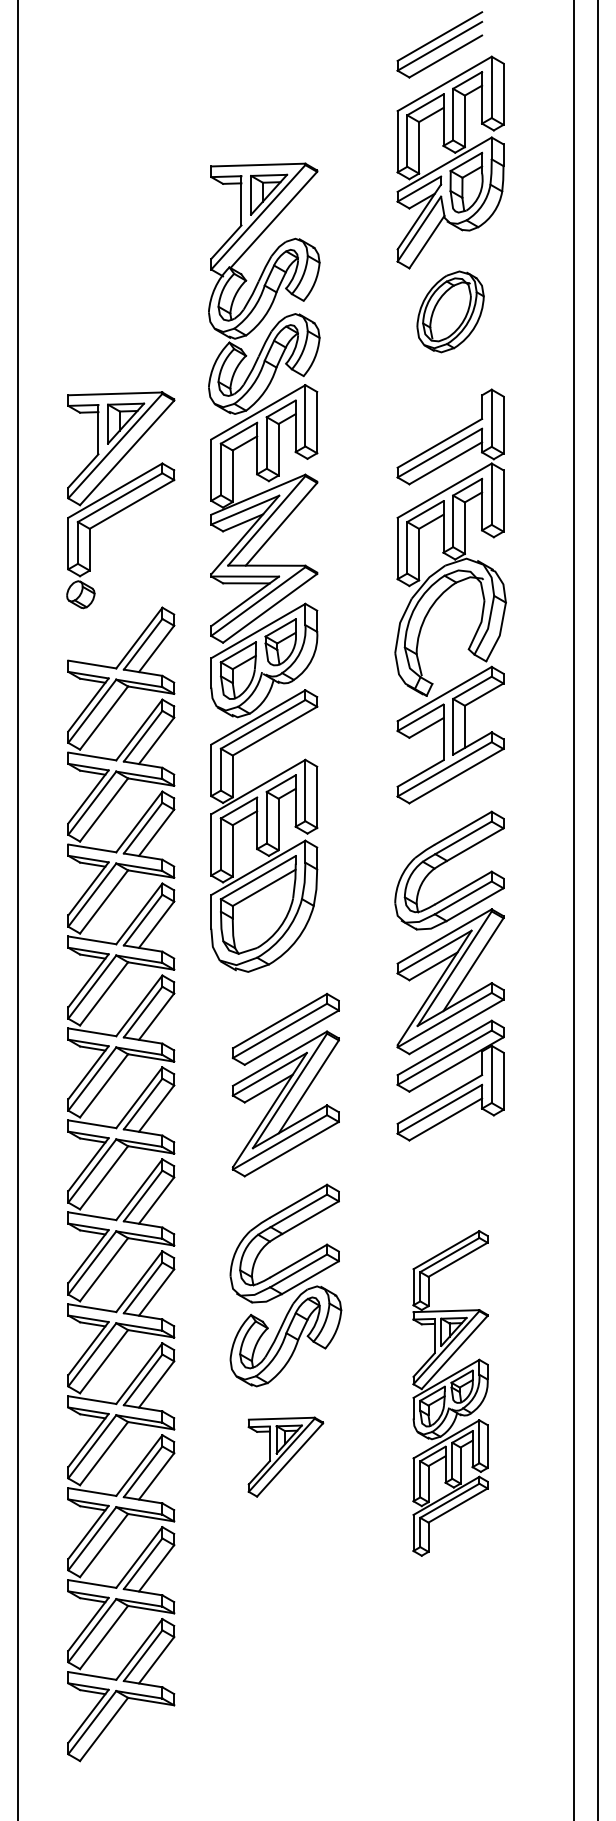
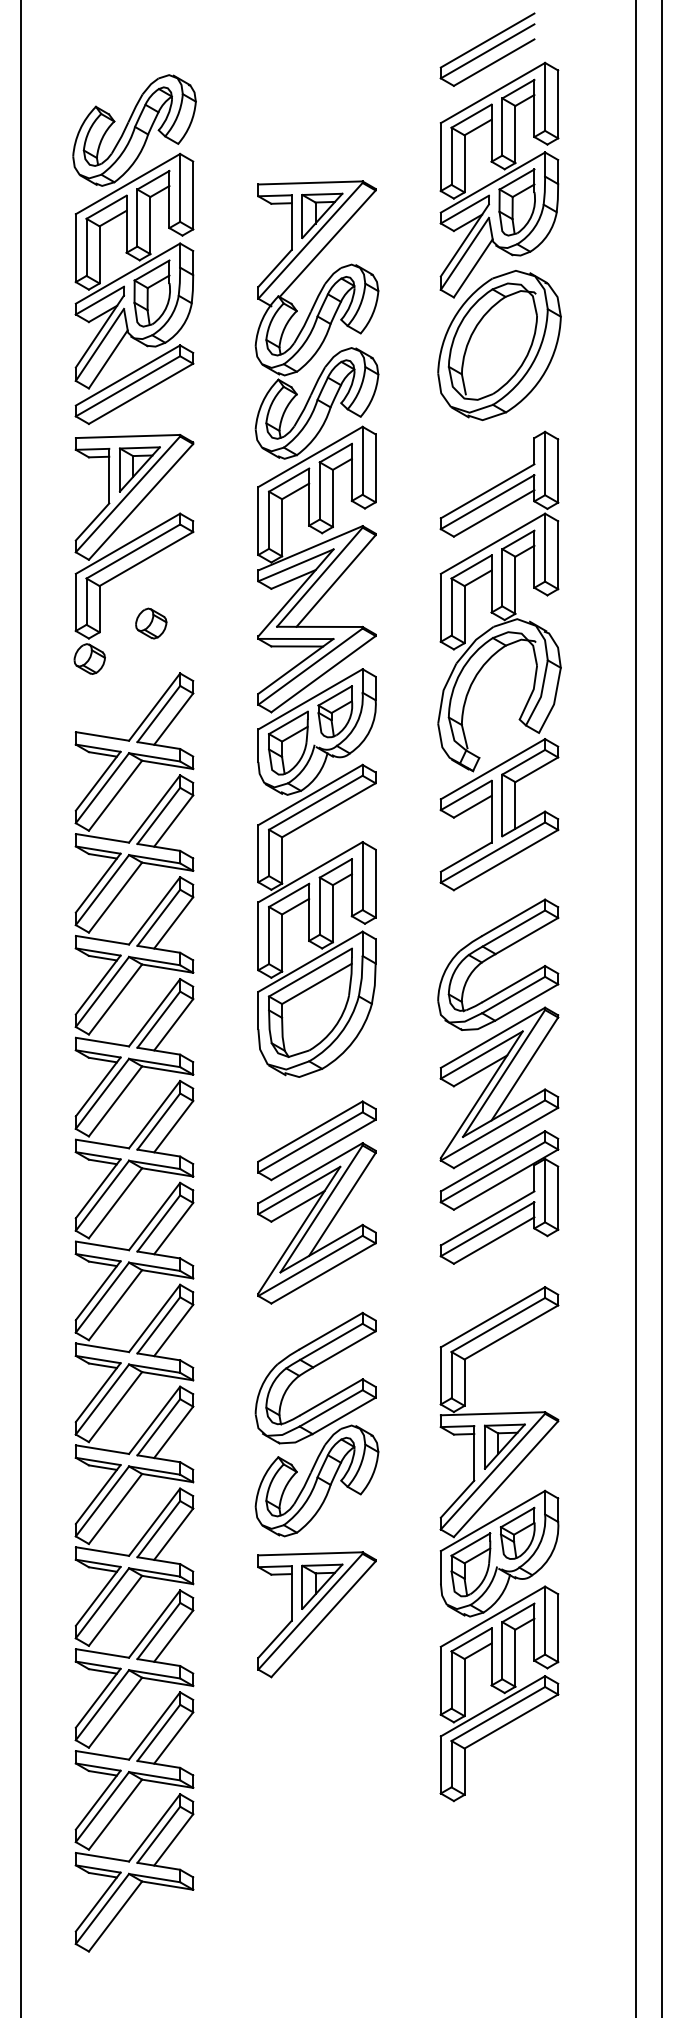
part: (121, 225) -> (134, 249), added
part: (450, 311) -> (499, 345), size x1.67
part: (136, 562) -> (151, 623), added
part: (263, 567) -> (316, 628), moved
part: (450, 1393) -> (499, 1544), size x1.43
part: (285, 1456) -> (316, 1614), size x1.43

